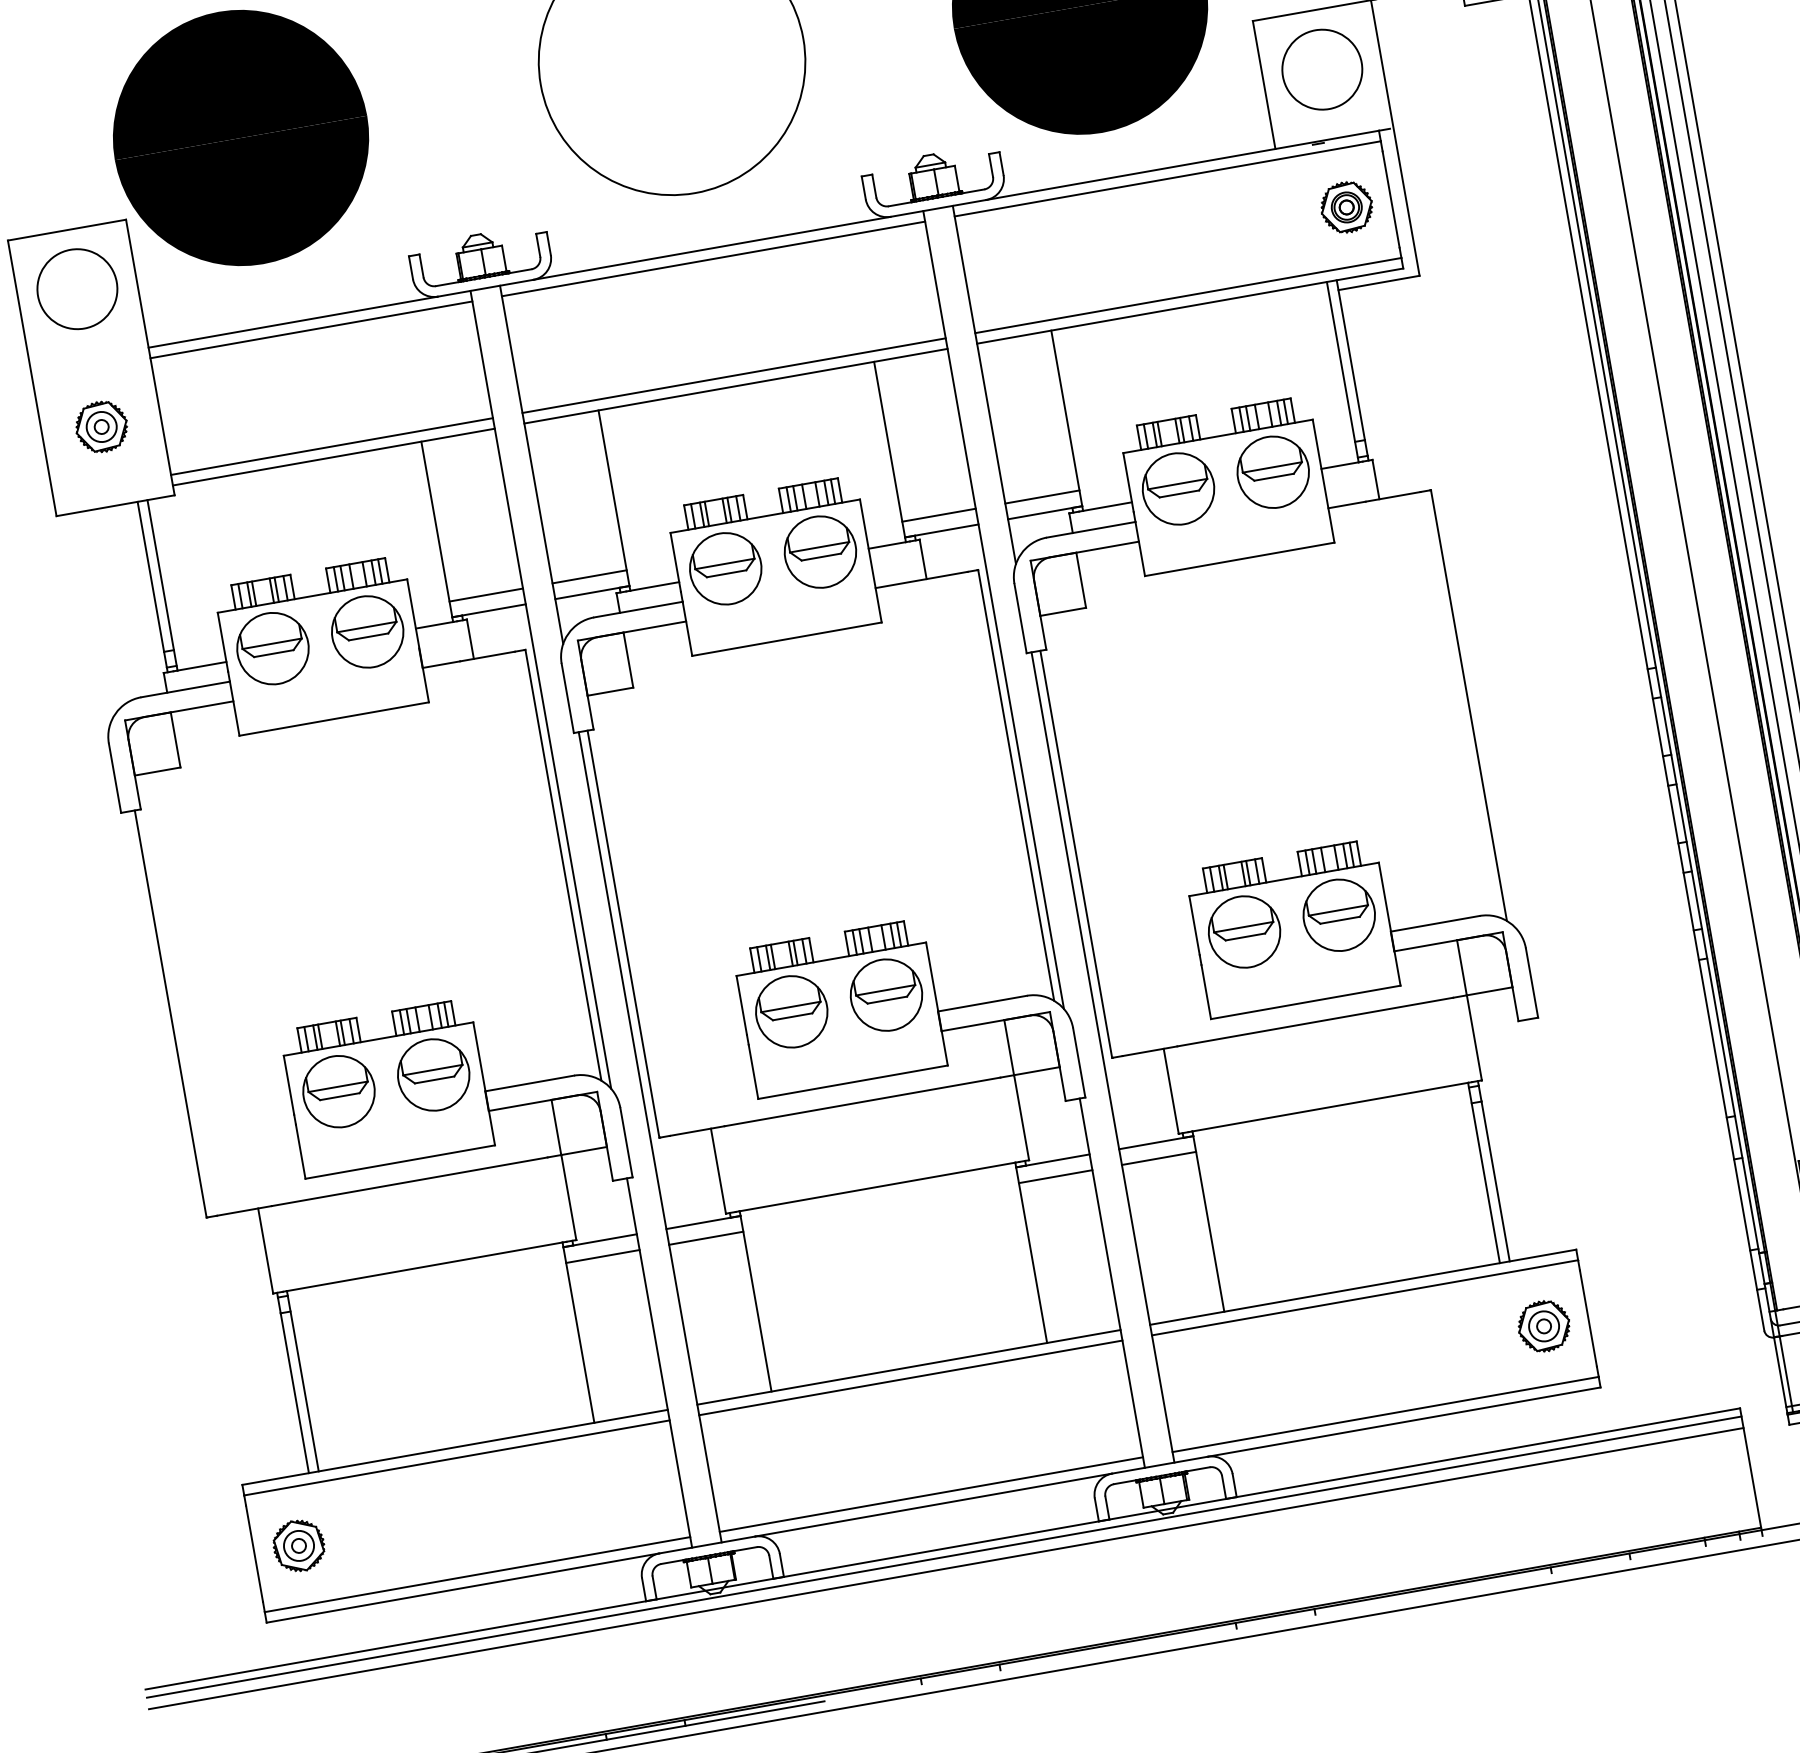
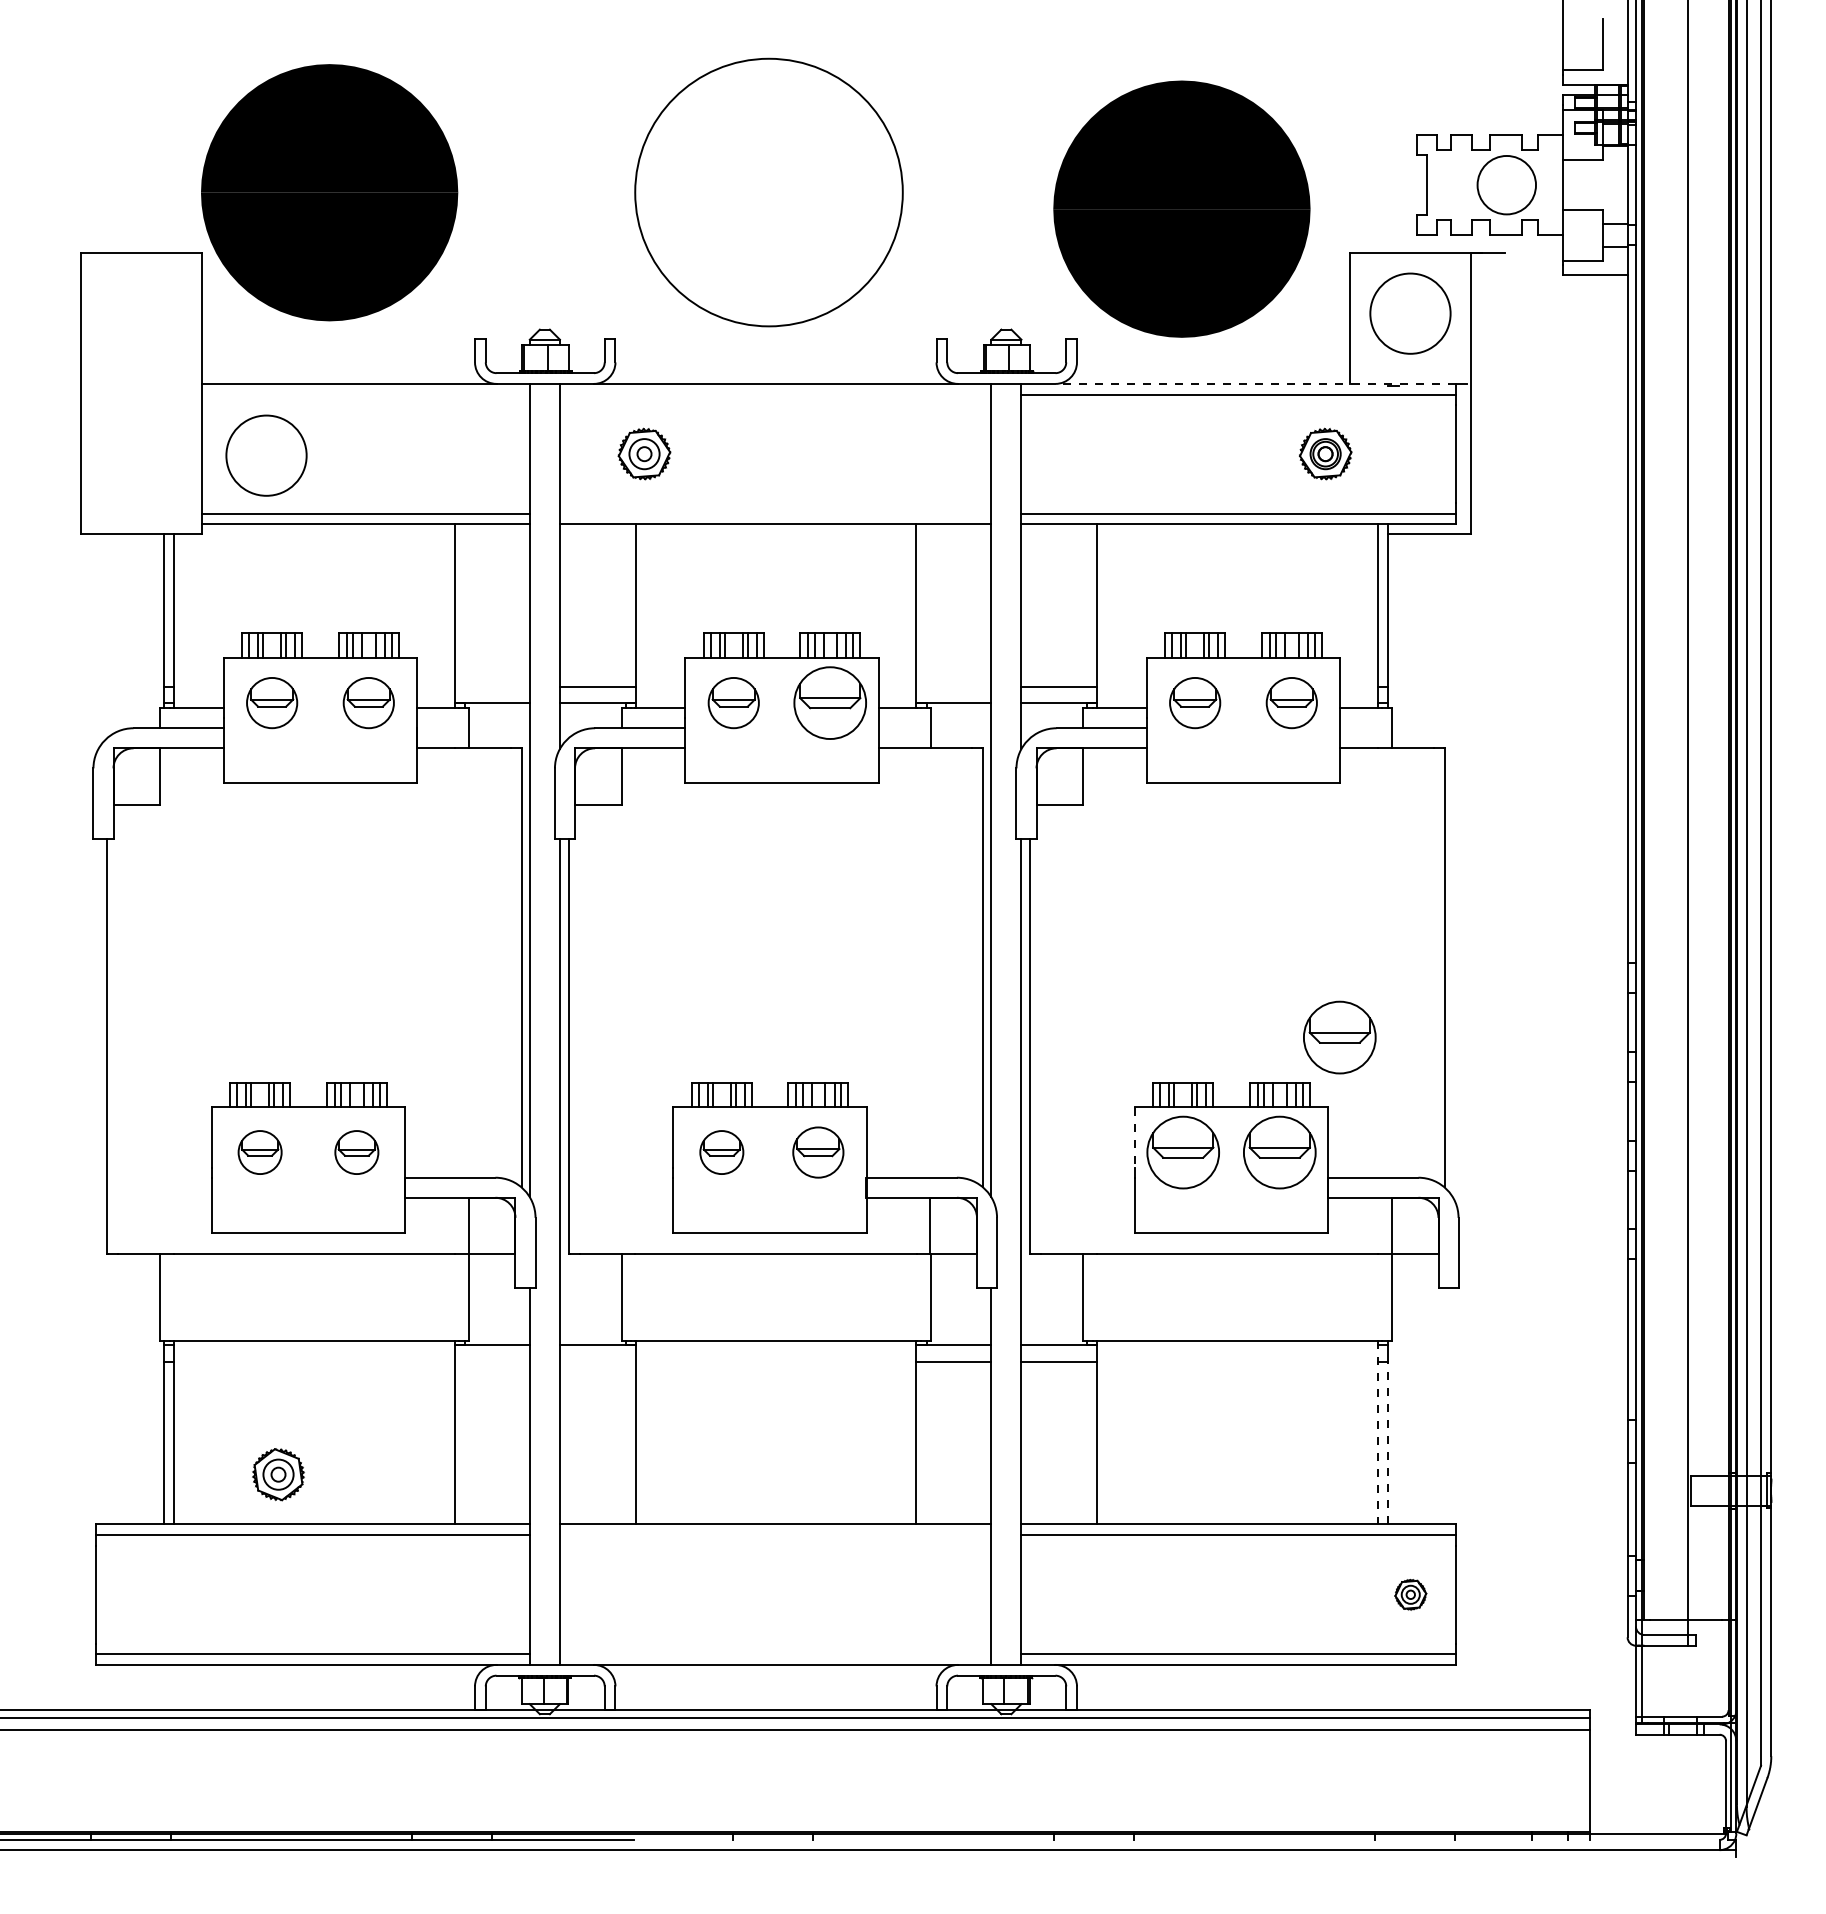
line: (1182, 164) -> (1255, 383), solid -> dashed
part: (1346, 206) -> (1325, 453), moved
line: (713, 258) -> (775, 394), removed
circle: (77, 289) -> (266, 455), moved
line: (311, 329) -> (365, 394), removed
line: (733, 375) -> (775, 513), removed
part: (101, 426) -> (644, 453), moved
part: (1272, 471) -> (1291, 702), size x0.7
part: (1177, 488) -> (1194, 702), size x0.7
line: (938, 515) -> (953, 687), removed
part: (725, 568) -> (733, 702), size x0.7
line: (485, 595) -> (491, 687), removed
part: (367, 631) -> (368, 702), size x0.7
part: (272, 648) -> (271, 702), size x0.7
part: (1377, 792) -> (1339, 1037), added
line: (1194, 926) -> (1134, 1138), solid -> dashed
part: (886, 995) -> (818, 1152), size x0.7
part: (791, 1011) -> (721, 1152), size x0.6
part: (433, 1074) -> (356, 1152), size x0.6
part: (338, 1091) -> (259, 1152), size x0.6
line: (1483, 1173) -> (1377, 1432), solid -> dashed
line: (1496, 1180) -> (1388, 1442), solid -> dashed
line: (706, 1238) -> (597, 1361), removed
line: (602, 1256) -> (491, 1361), removed
part: (1543, 1326) -> (1410, 1594), size x0.6
line: (910, 1378) -> (775, 1535), removed
line: (931, 1494) -> (775, 1654), removed
part: (298, 1545) -> (278, 1474), moved

